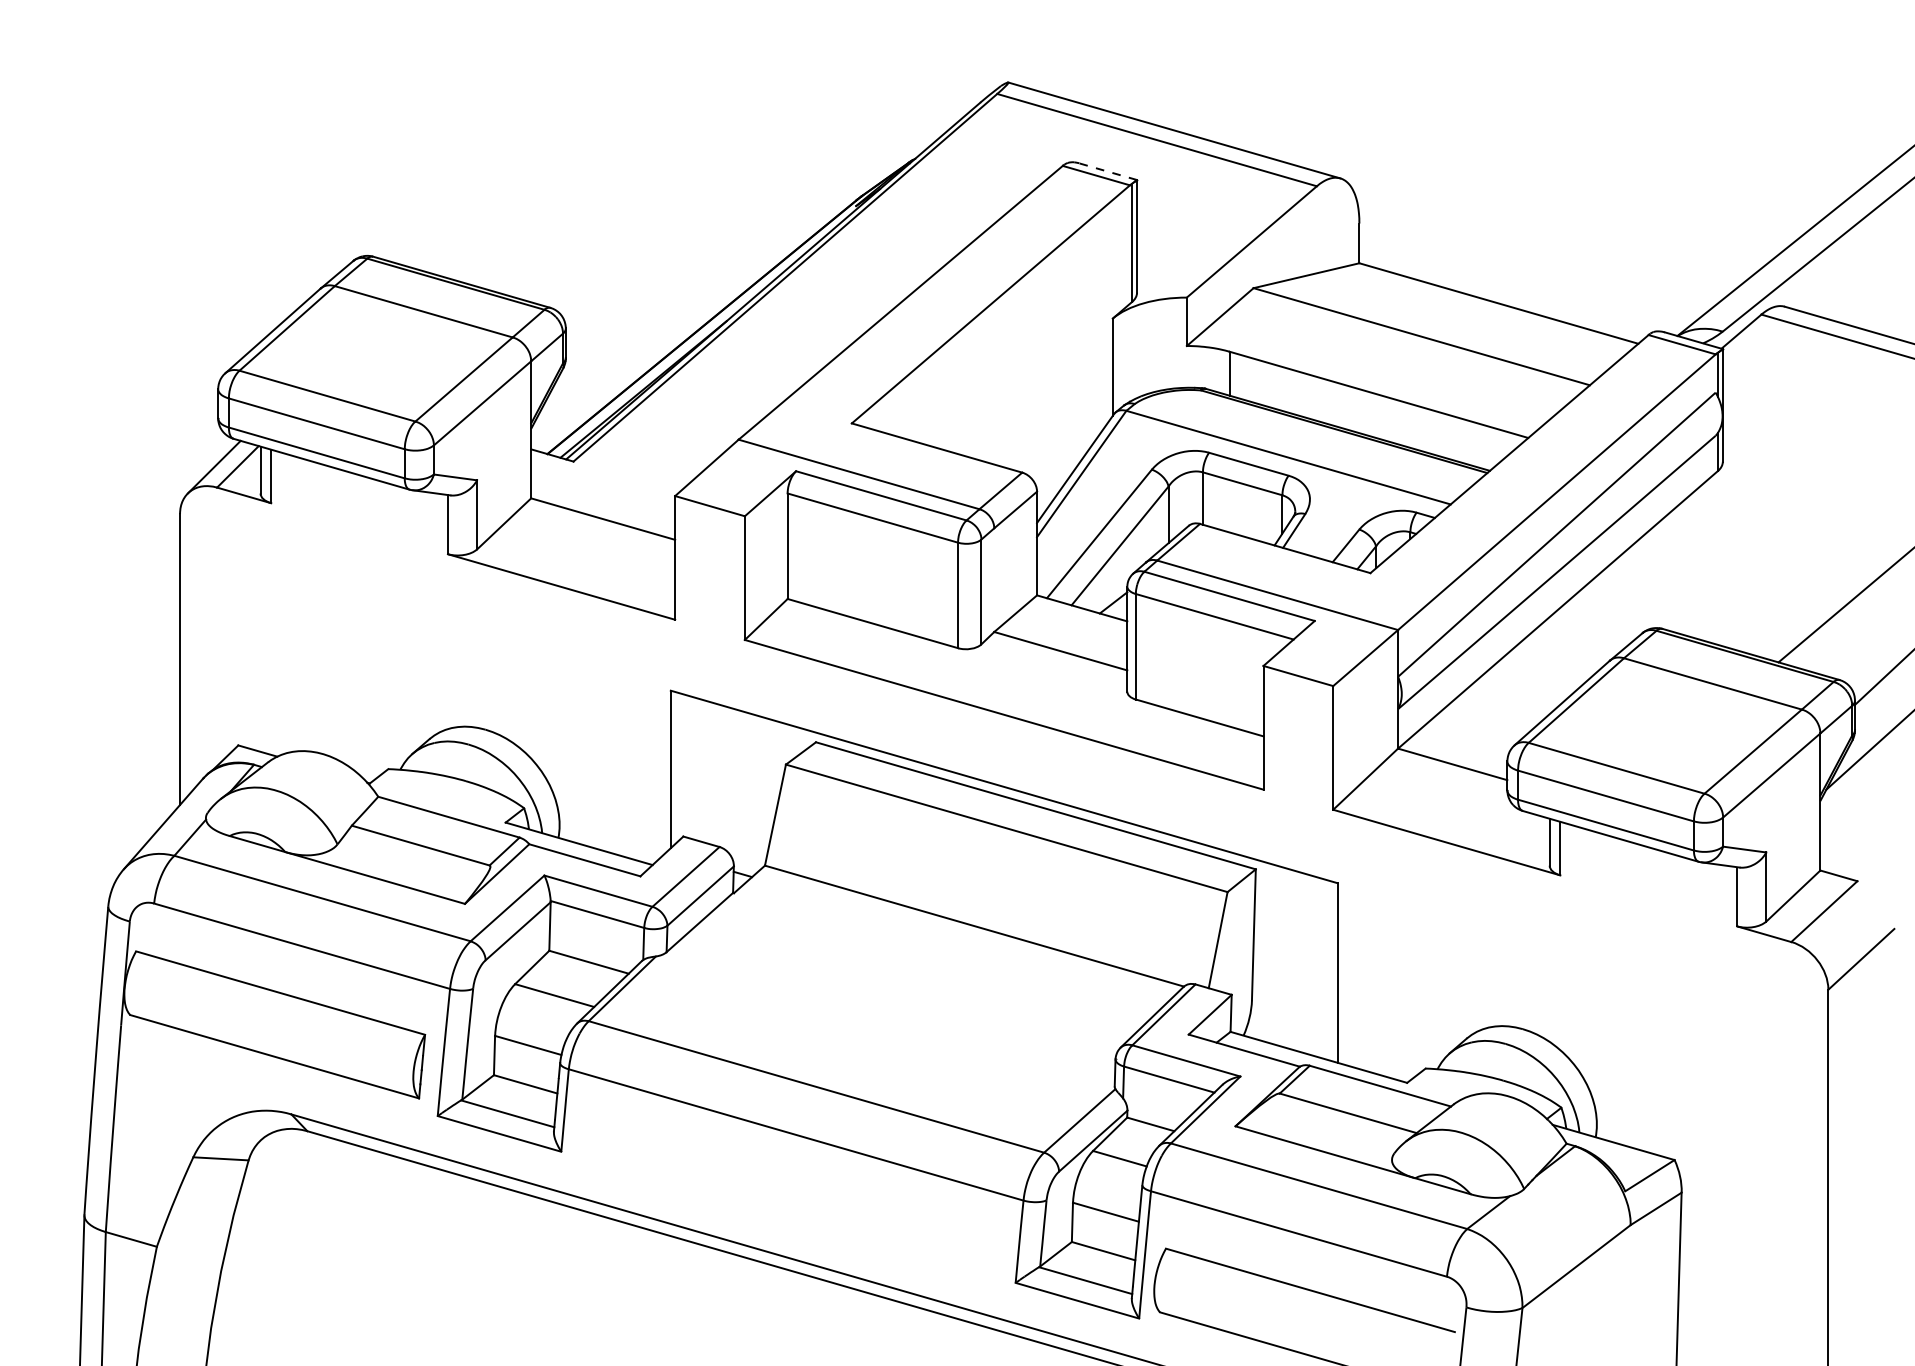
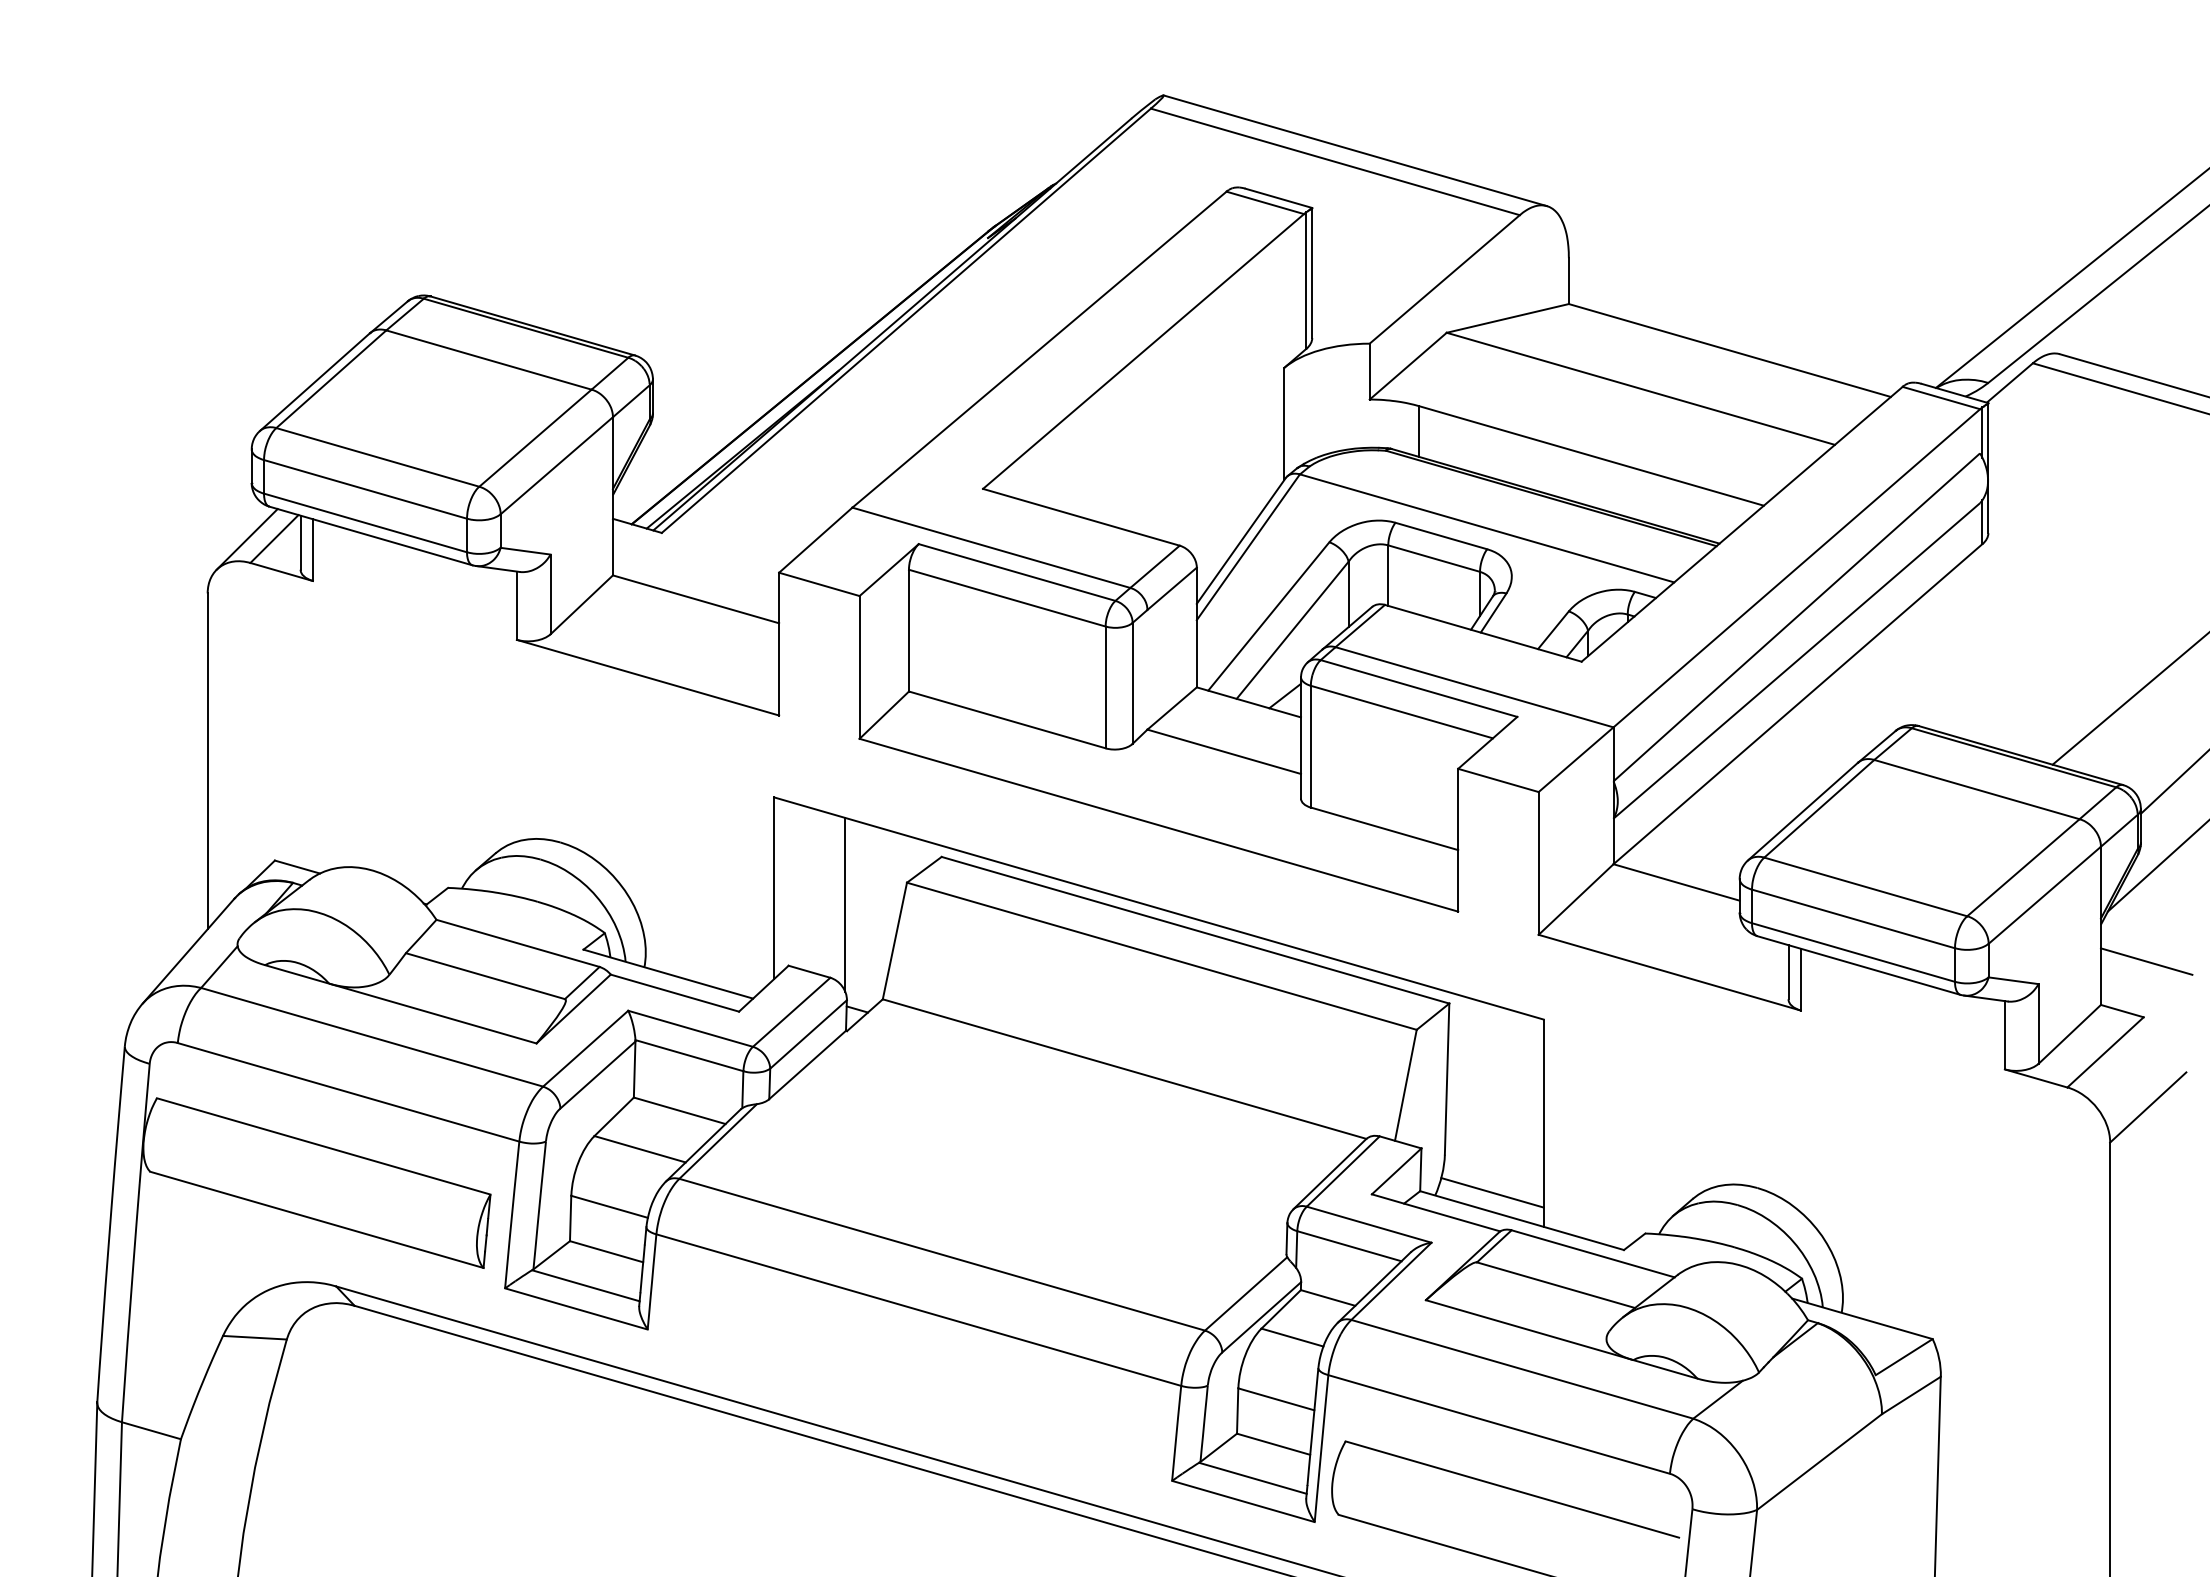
line: (1107, 171) -> (1278, 198), dashed -> solid
line: (732, 783) -> (845, 904), added
line: (1859, 832) -> (2146, 961), added
line: (1293, 1033) -> (1492, 1192), added

